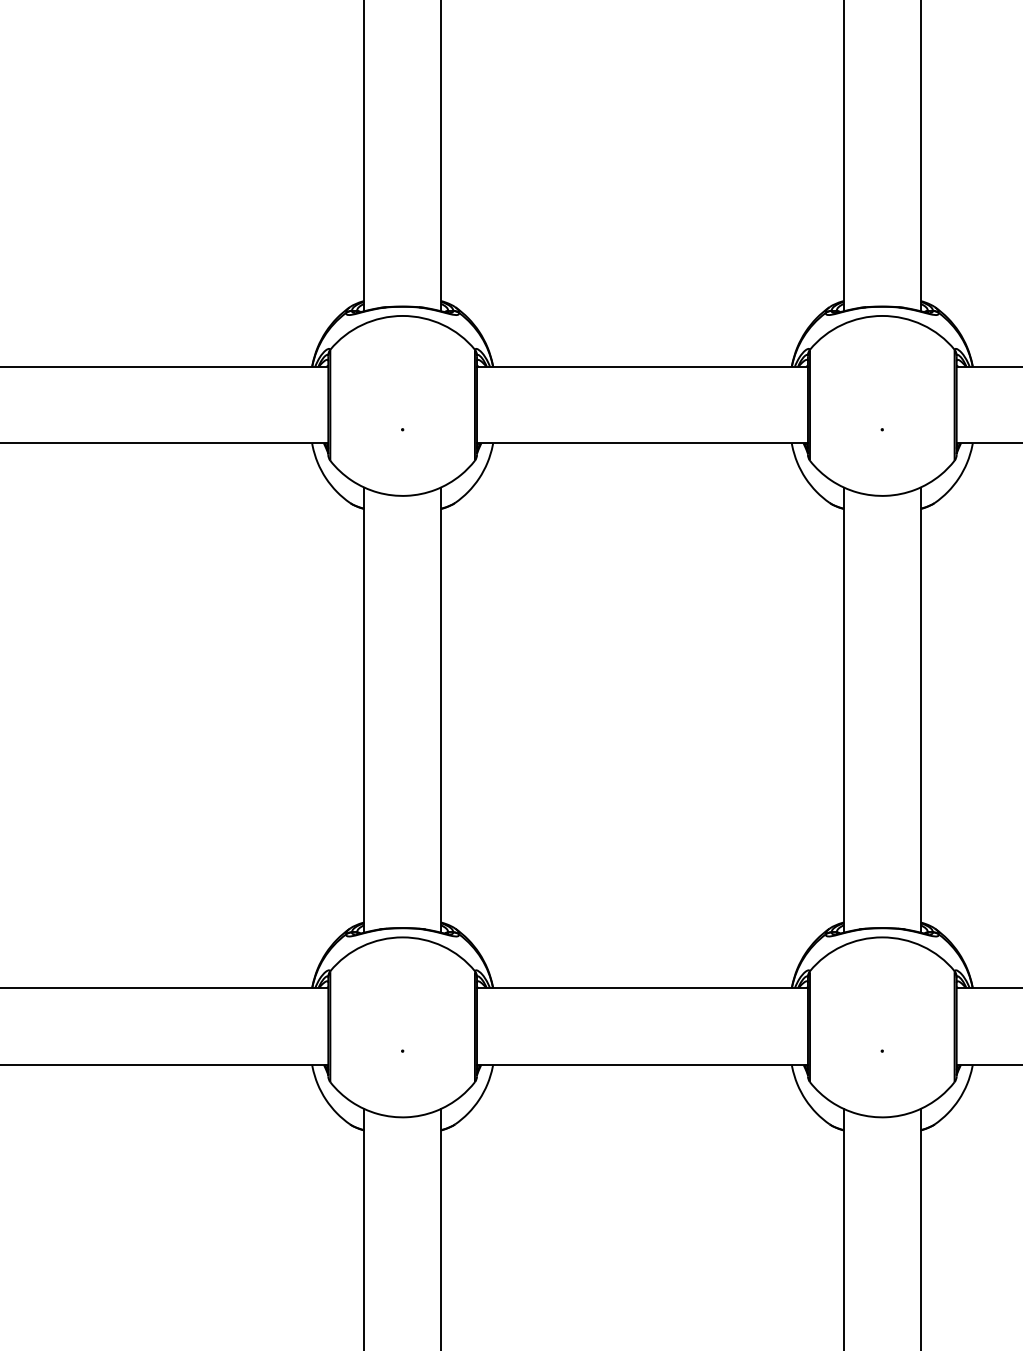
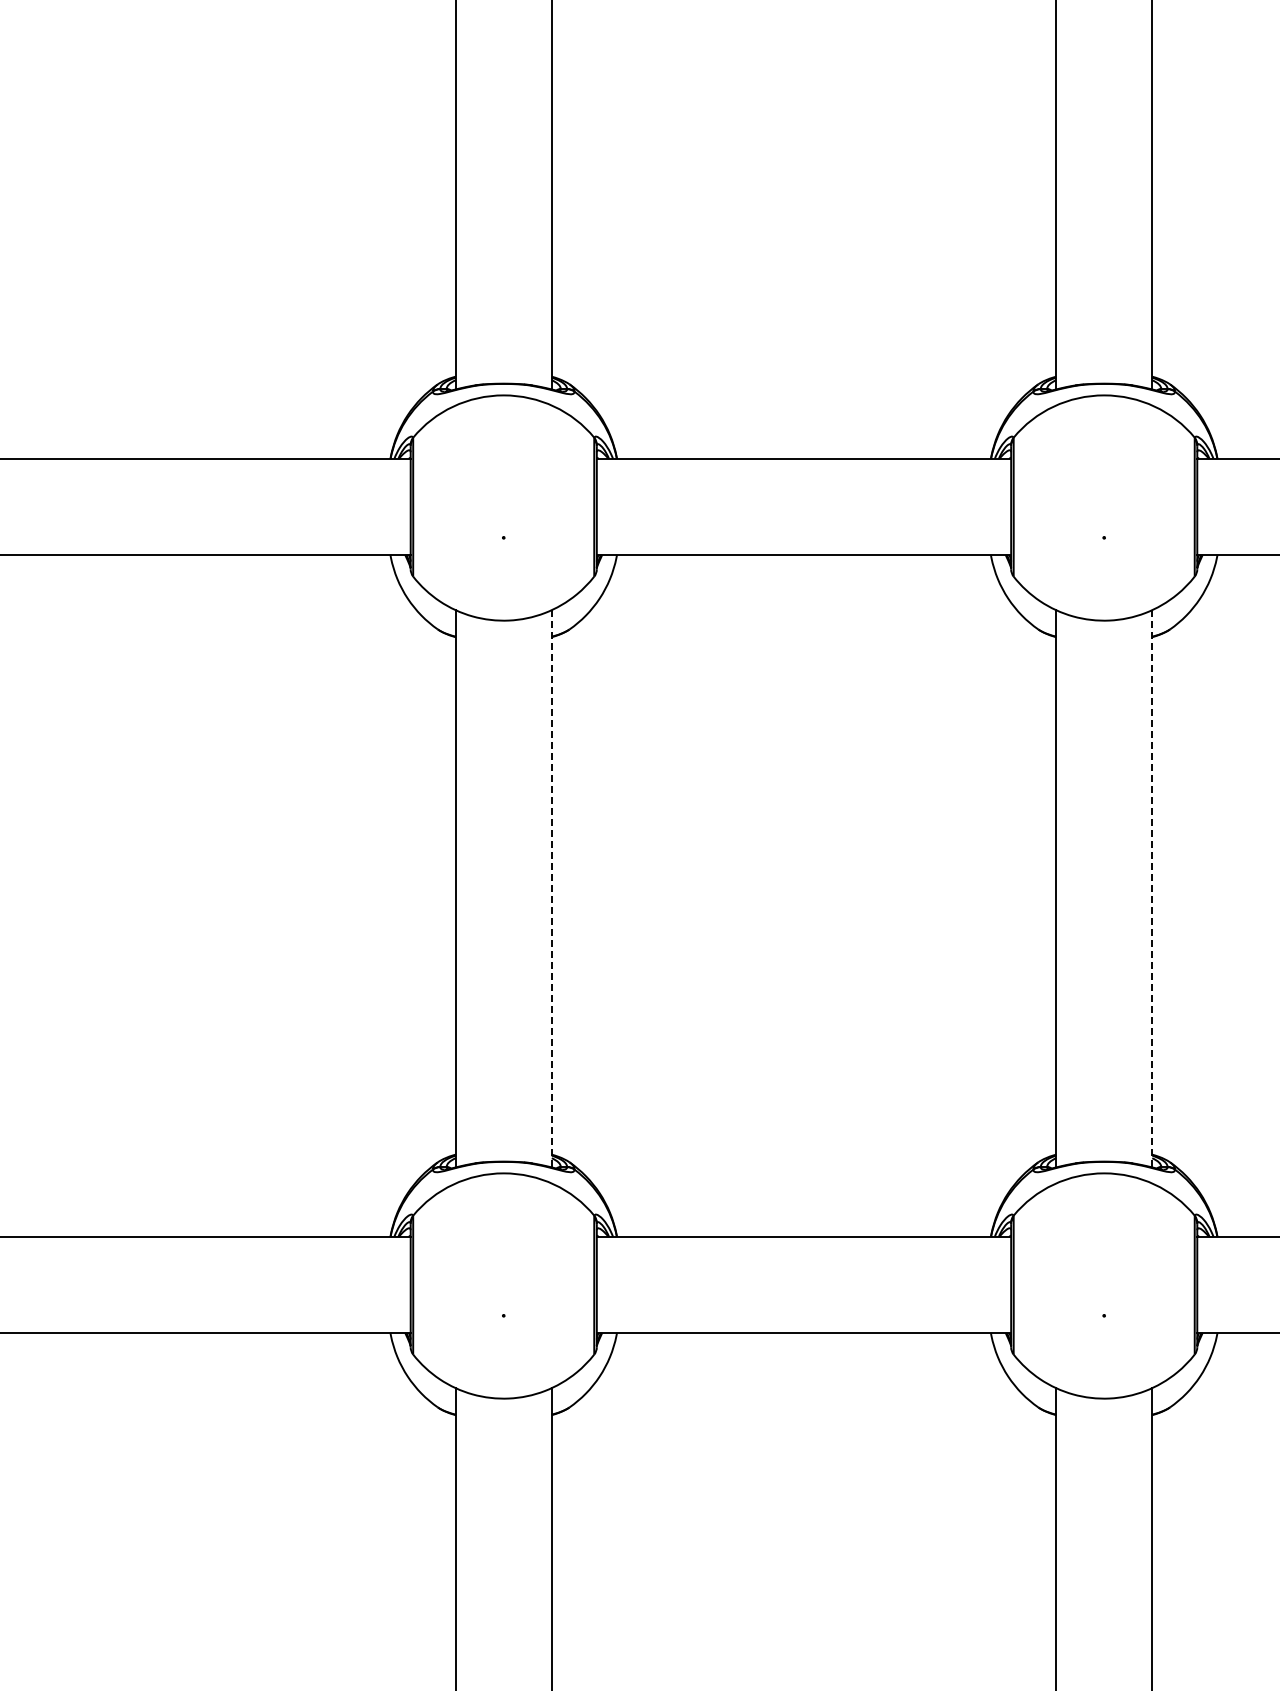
line: (440, 709) -> (551, 888), solid -> dashed
line: (920, 709) -> (1152, 888), solid -> dashed

